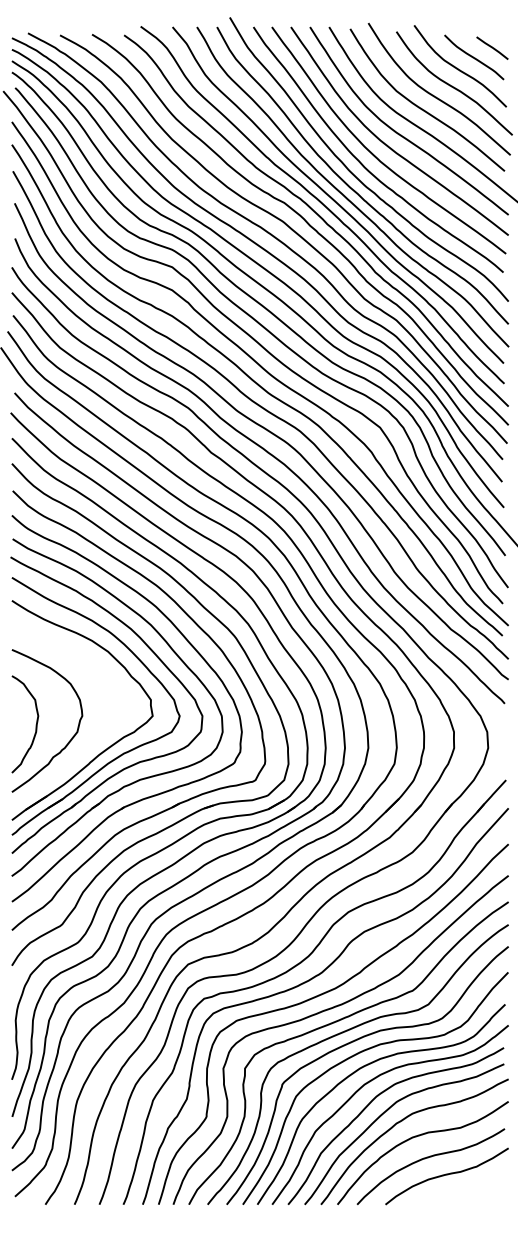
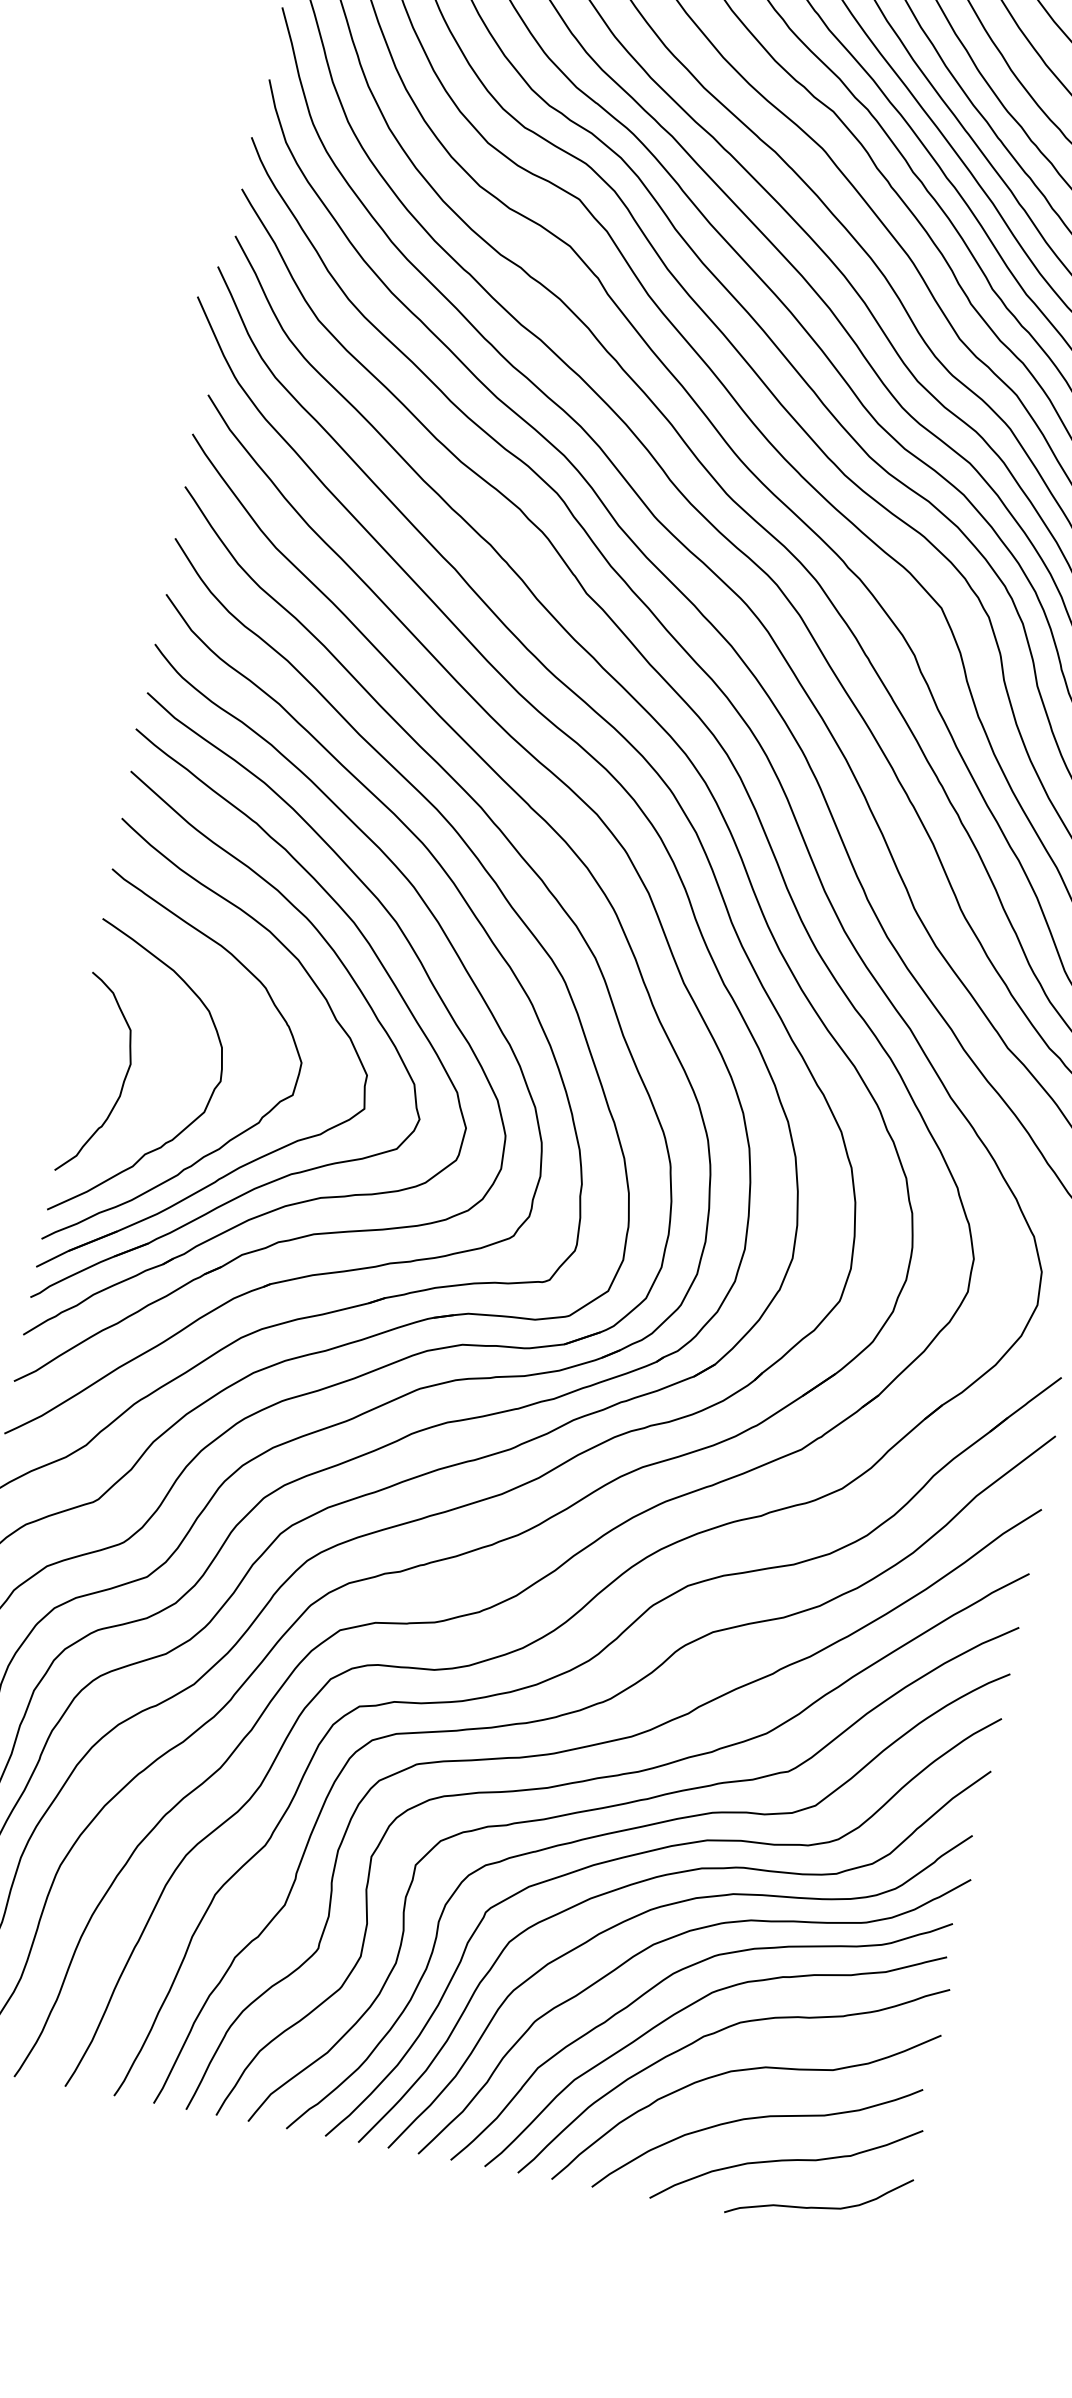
curve: (92, 741) -> (231, 1137), added
curve: (464, 1193) -> (815, 2205), added

